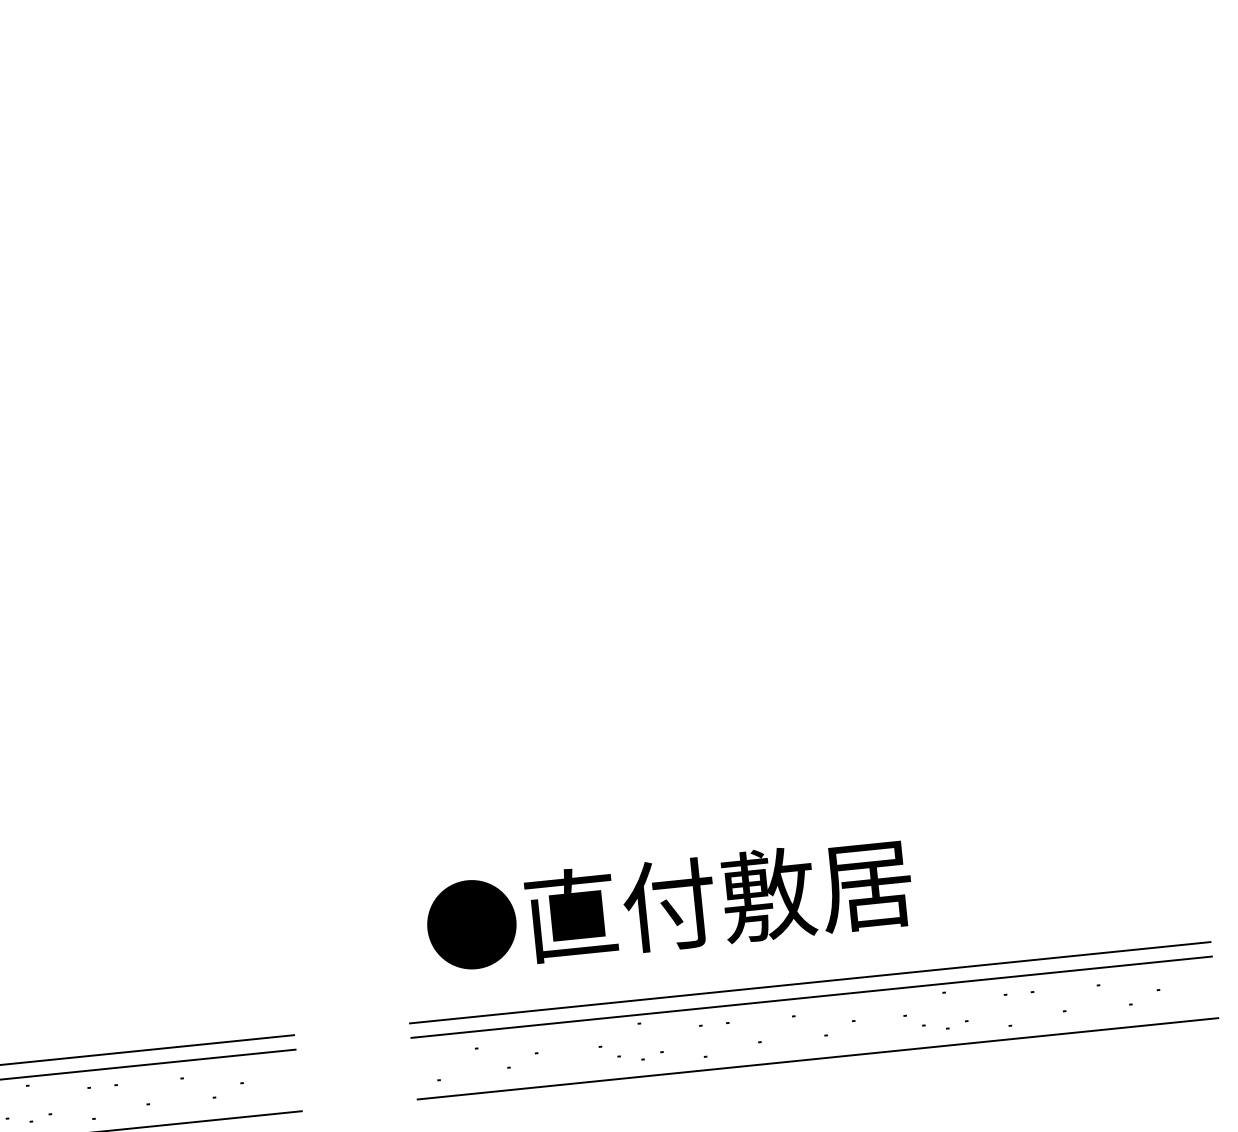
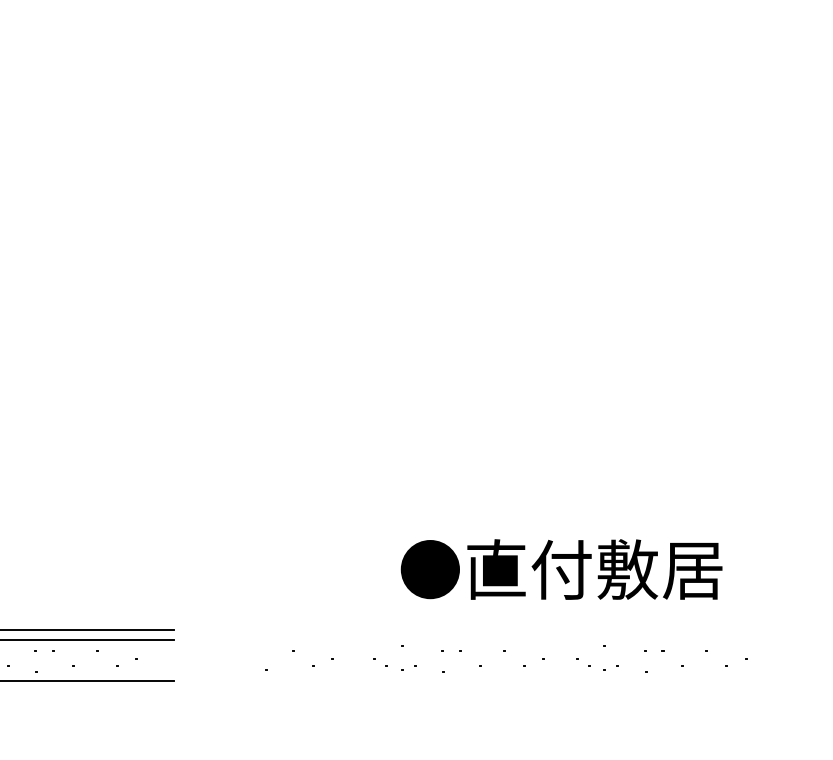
text: (668, 904) -> (561, 569), moved
line: (810, 982) -> (517, 630), removed
line: (812, 997) -> (517, 640), removed
line: (818, 1058) -> (517, 680), removed

